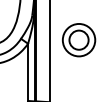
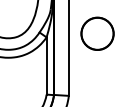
circle: (78, 39) -> (97, 33), size x1.67

